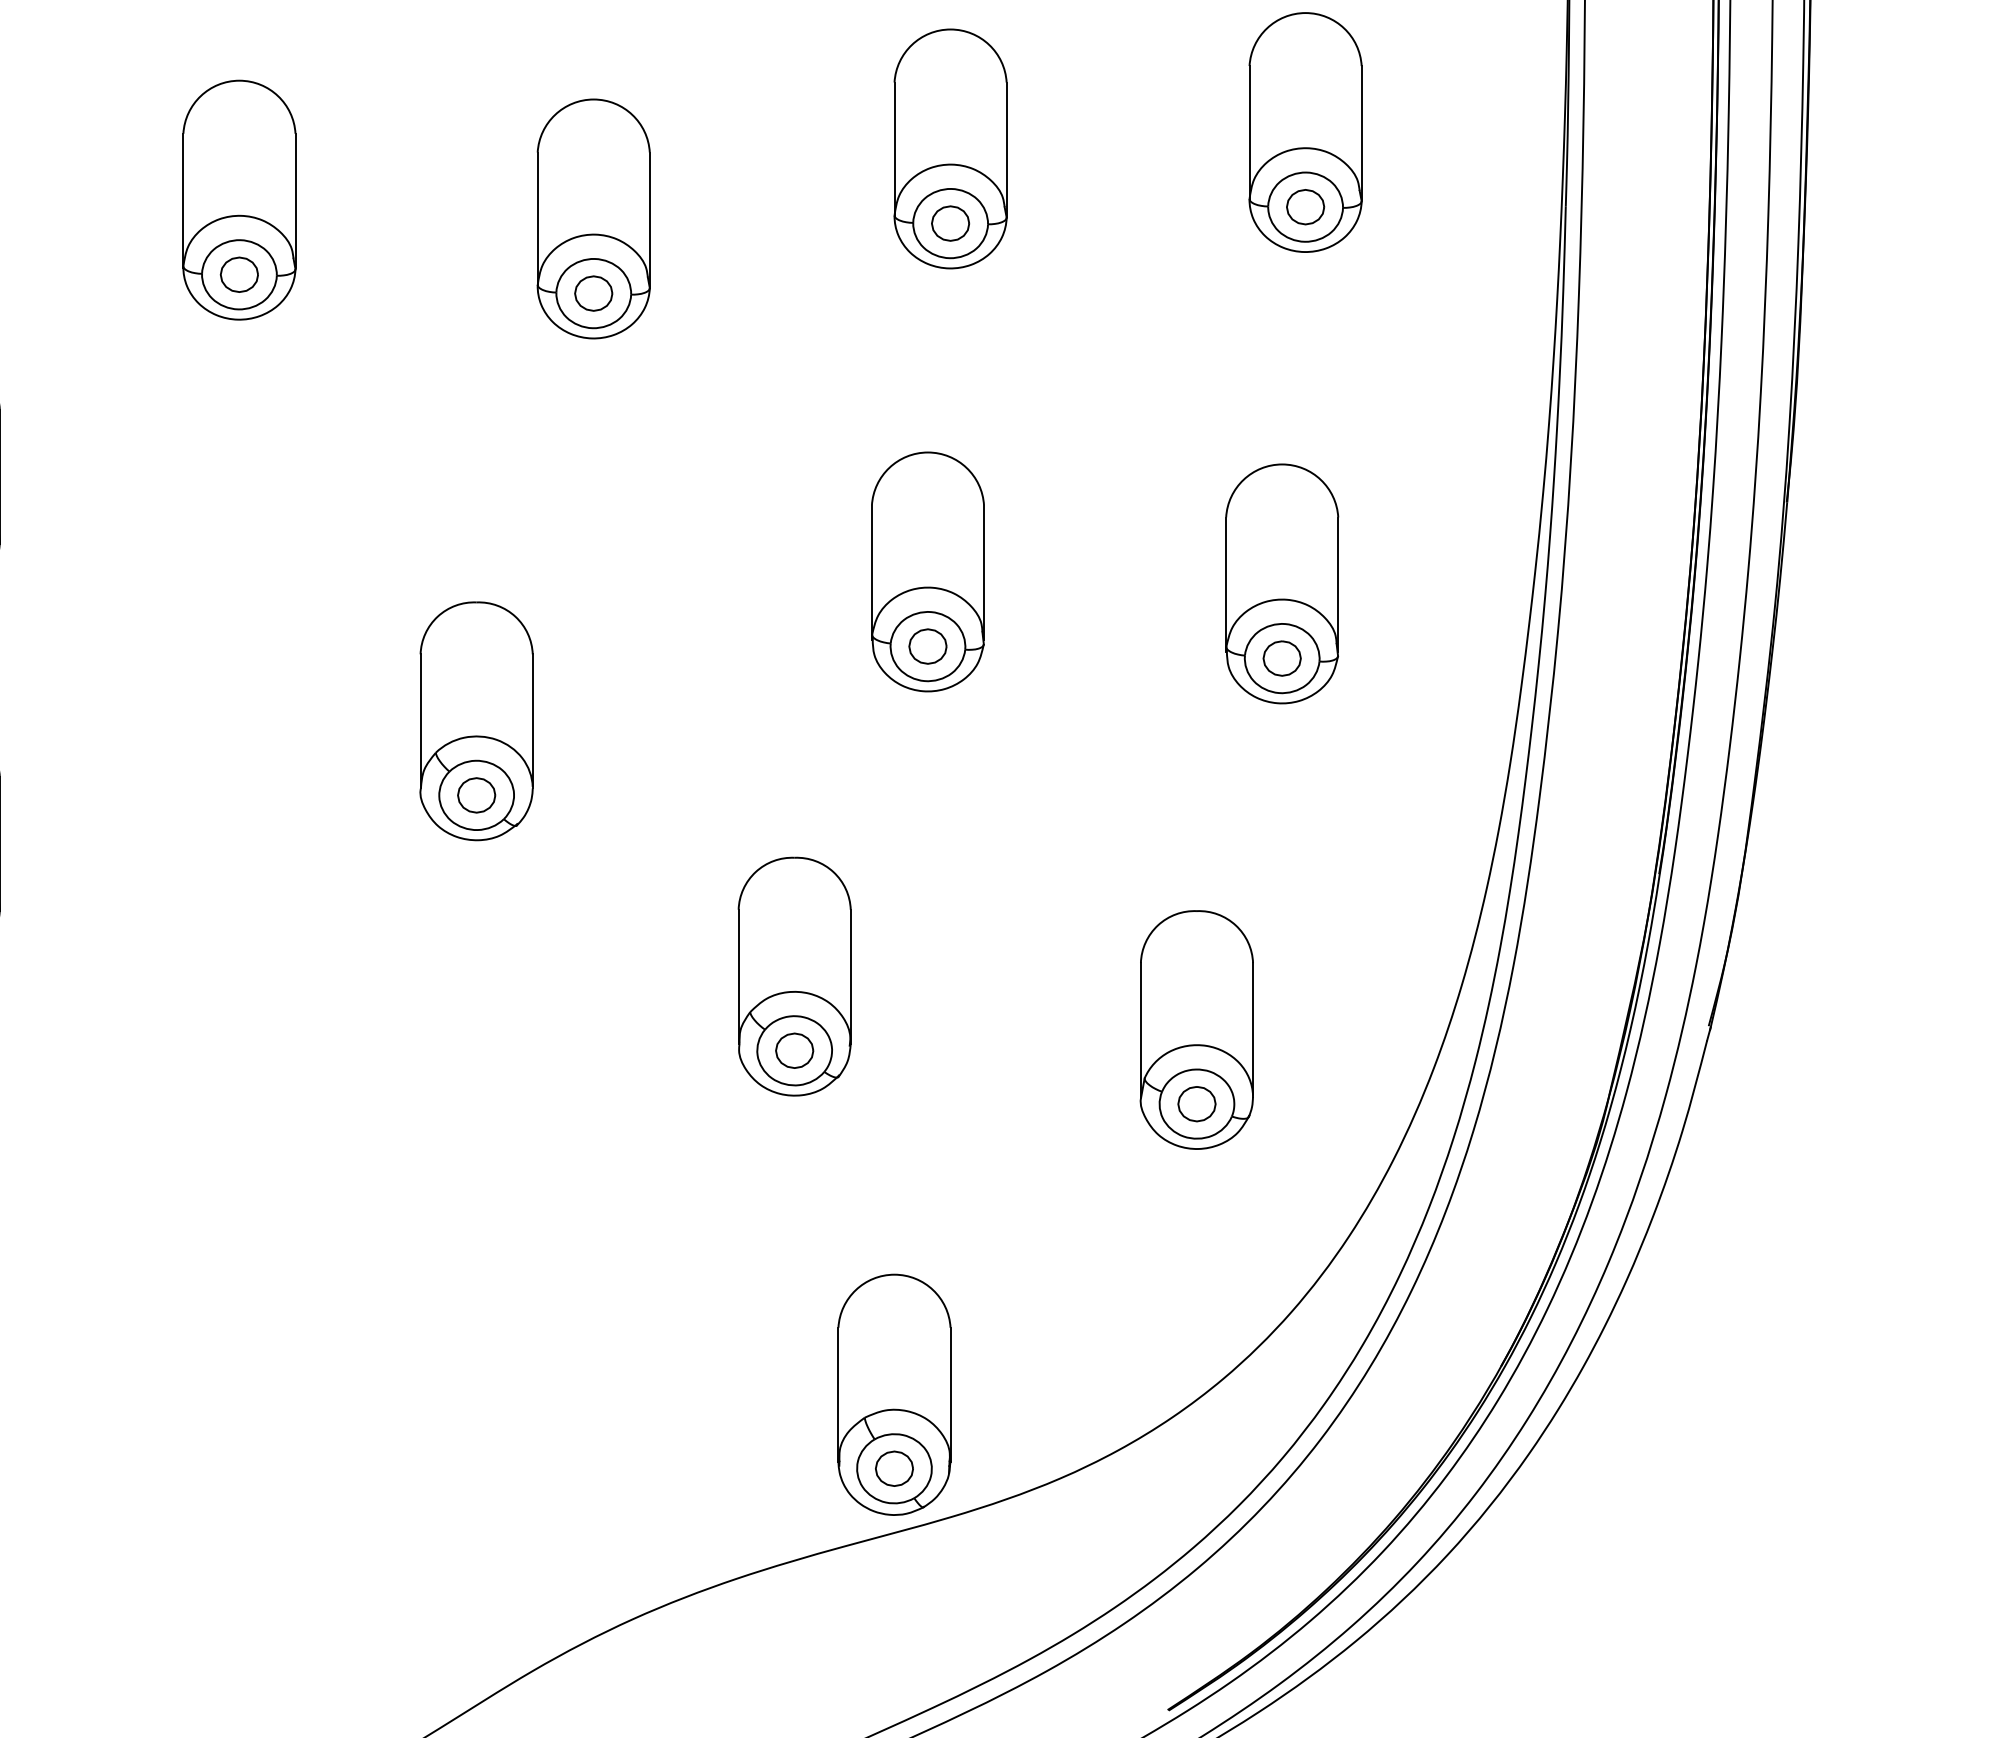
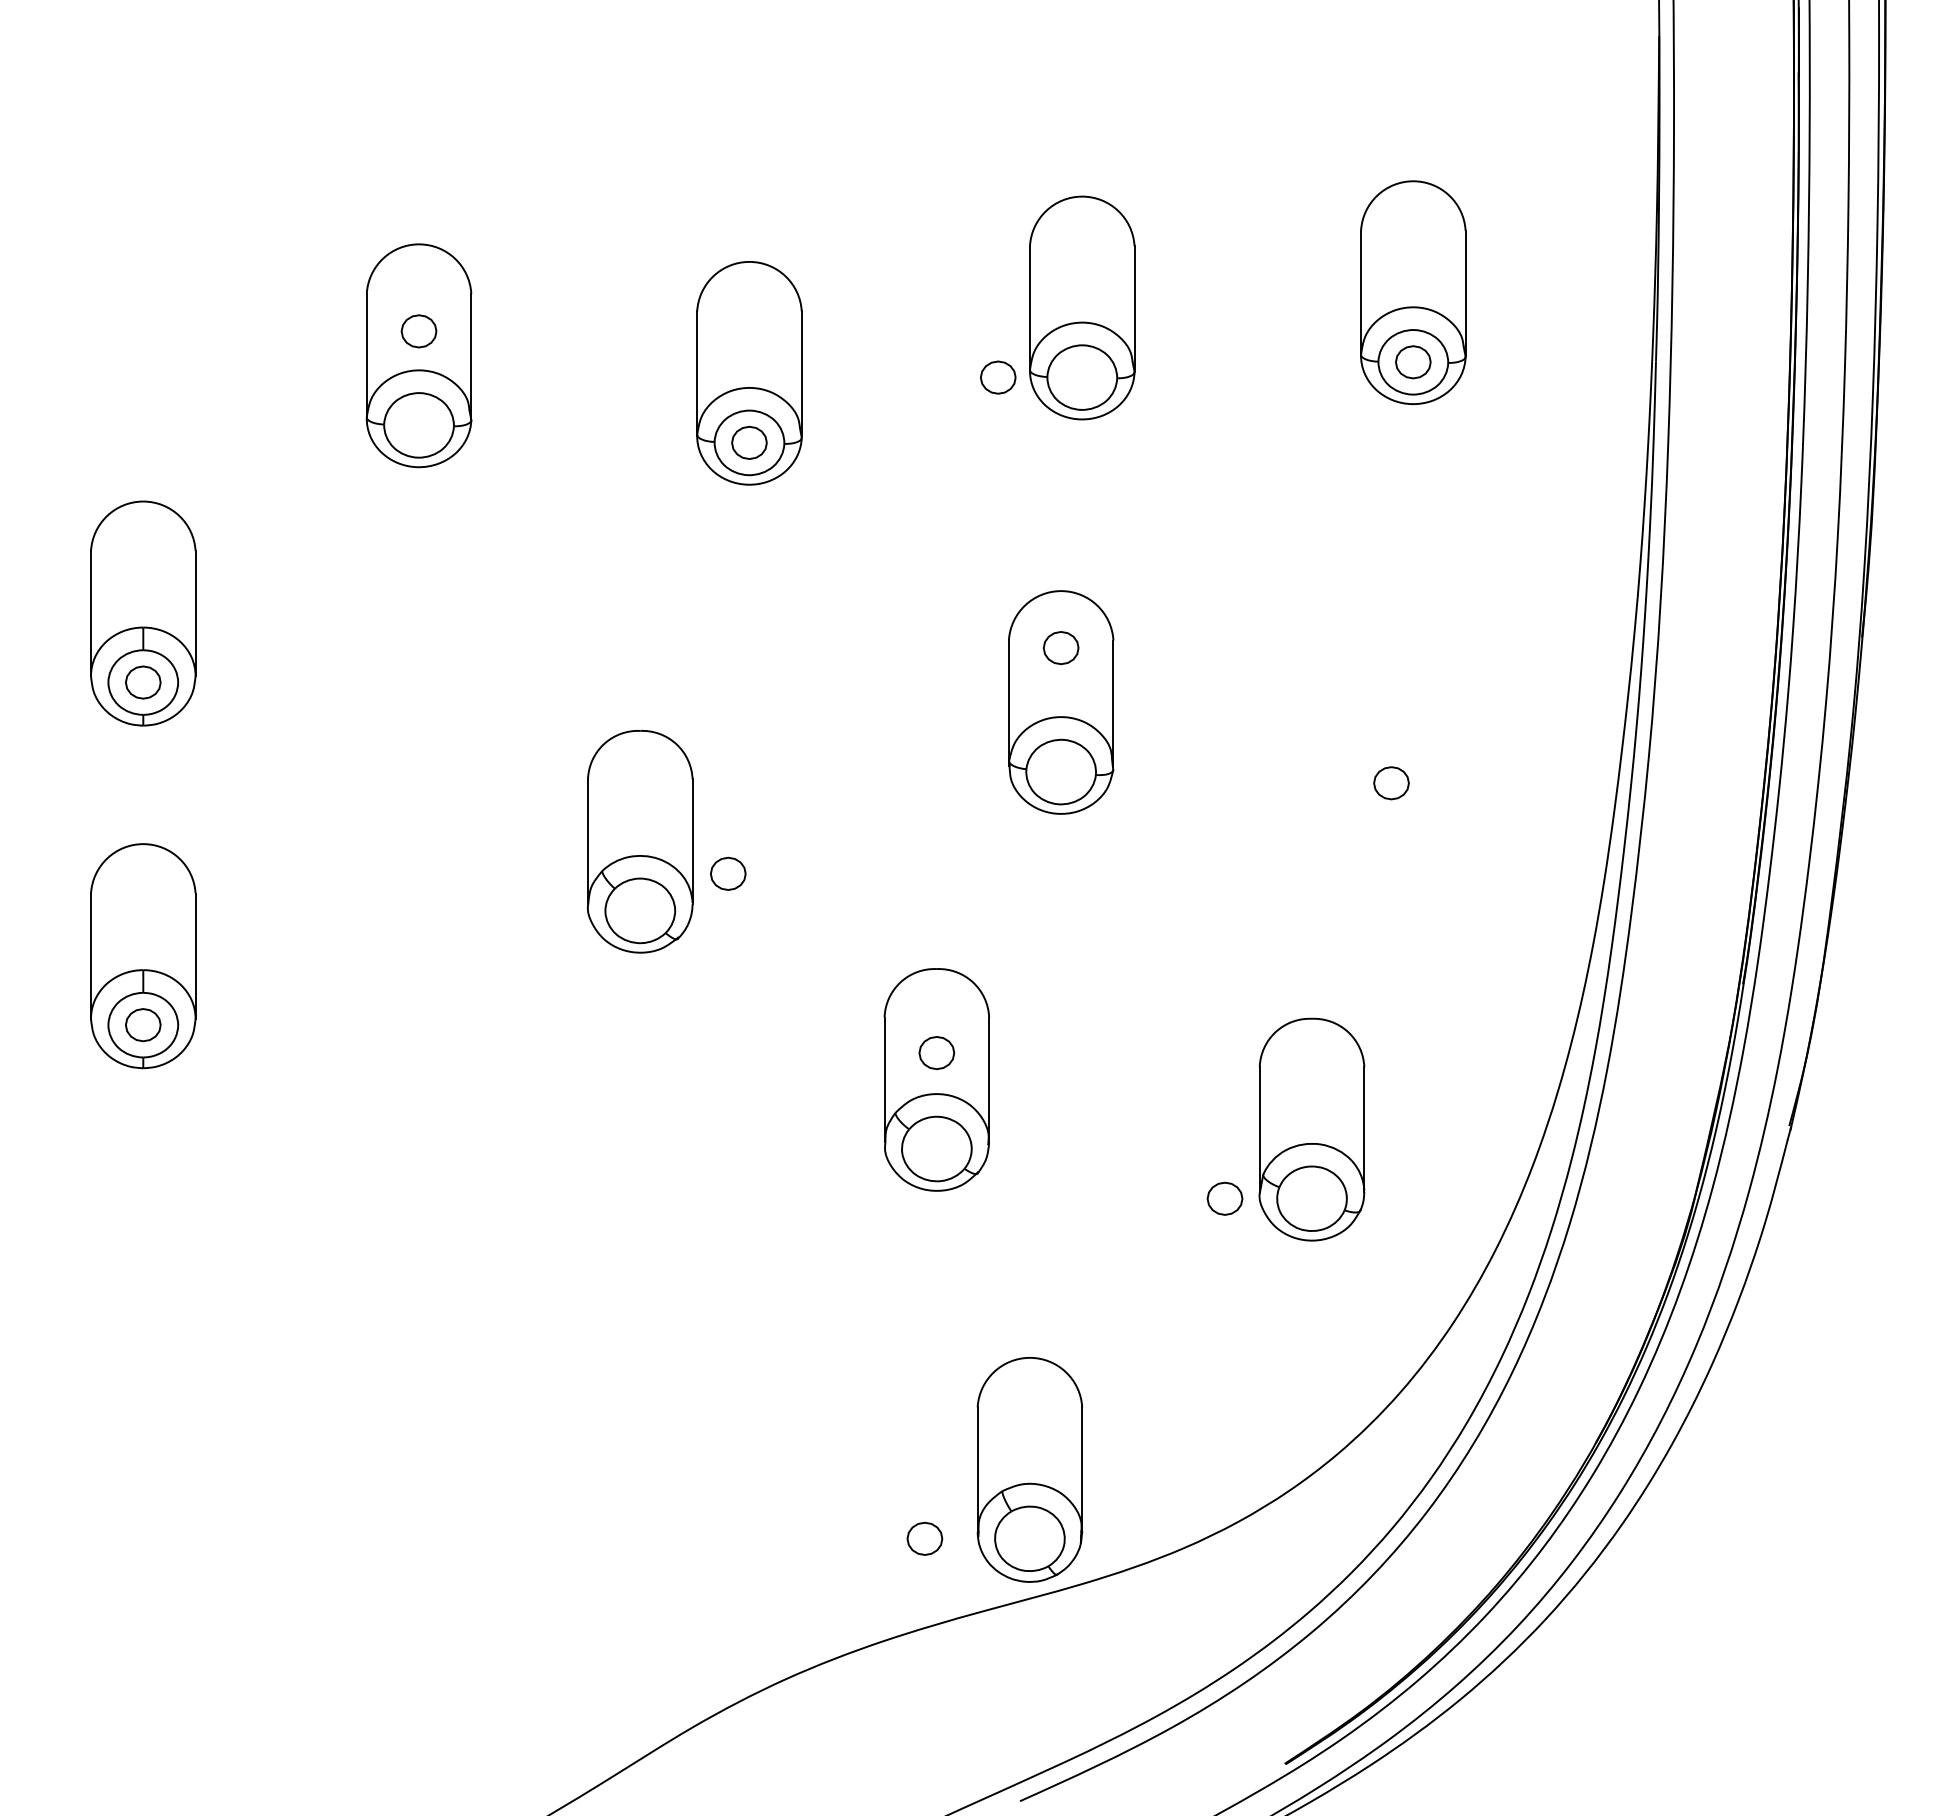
part: (950, 223) -> (998, 377), moved
part: (238, 274) -> (418, 331), moved
part: (1282, 583) -> (1391, 713), removed
part: (927, 647) -> (1060, 648), moved
part: (476, 795) -> (728, 873), moved
part: (794, 1050) -> (936, 1052), moved
part: (1196, 1103) -> (1224, 1198), moved
part: (894, 1468) -> (924, 1538), moved

